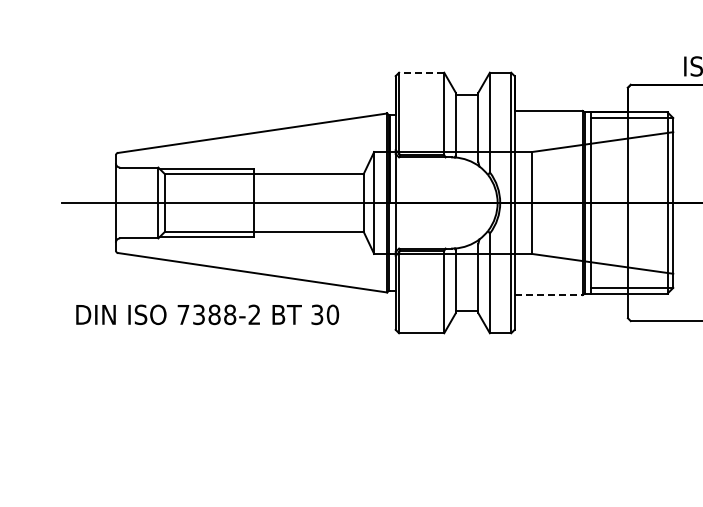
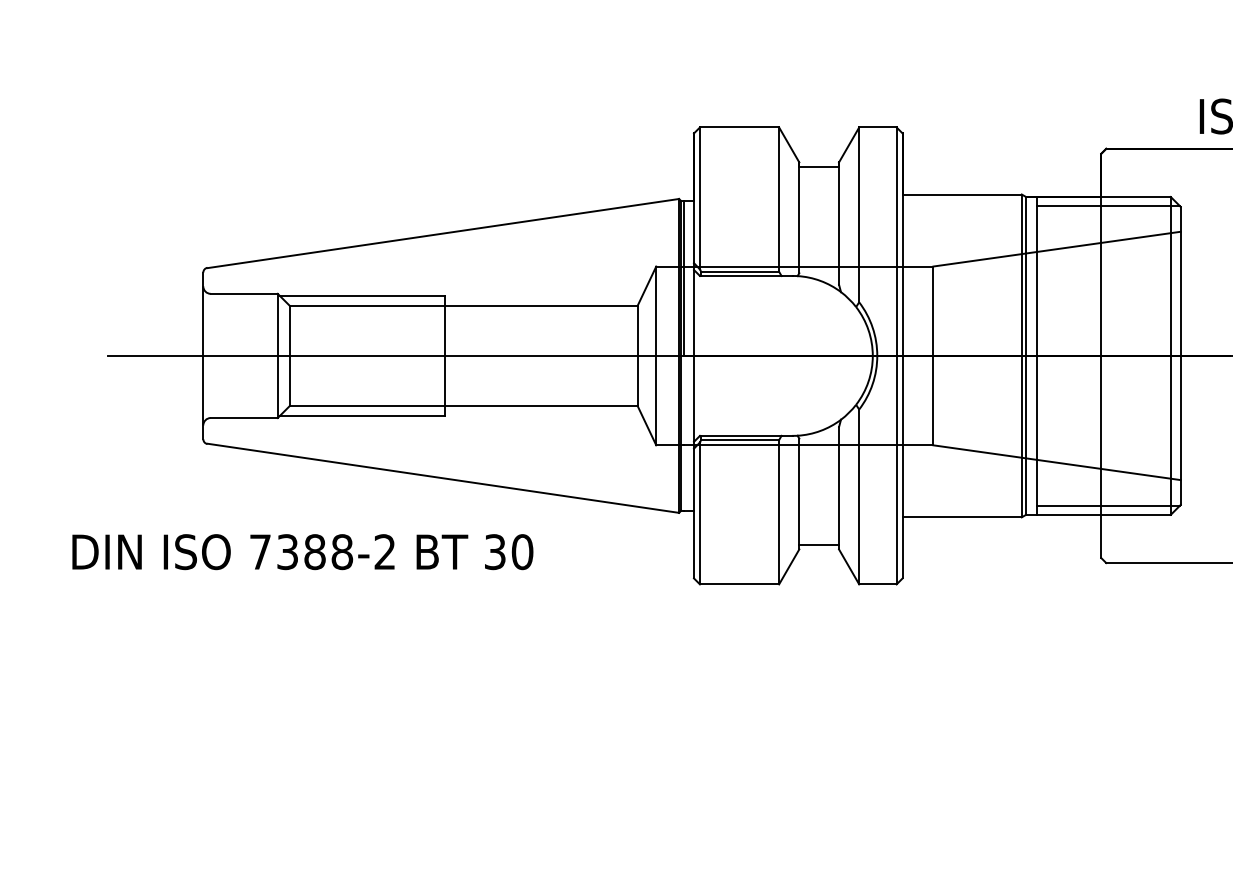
line: (421, 72) -> (739, 127), dashed -> solid
line: (548, 295) -> (961, 518), dashed -> solid
text: (207, 314) -> (302, 551), moved

